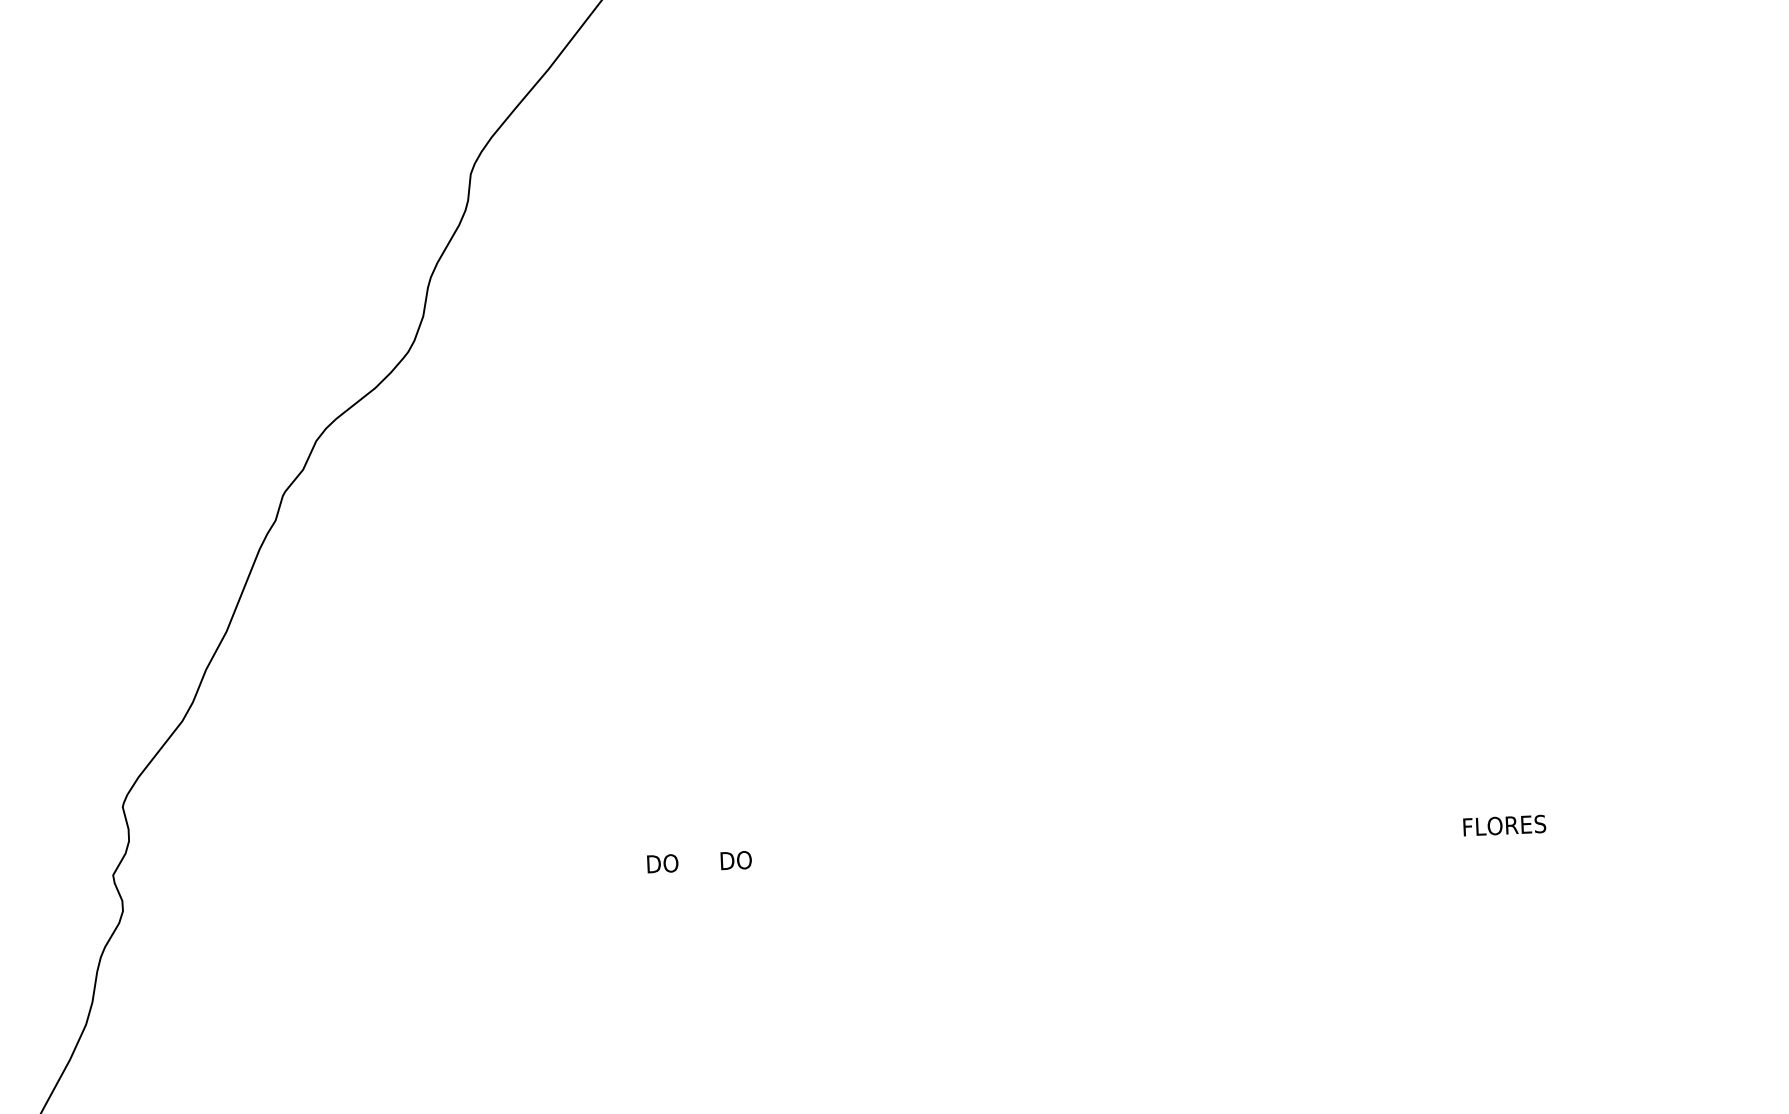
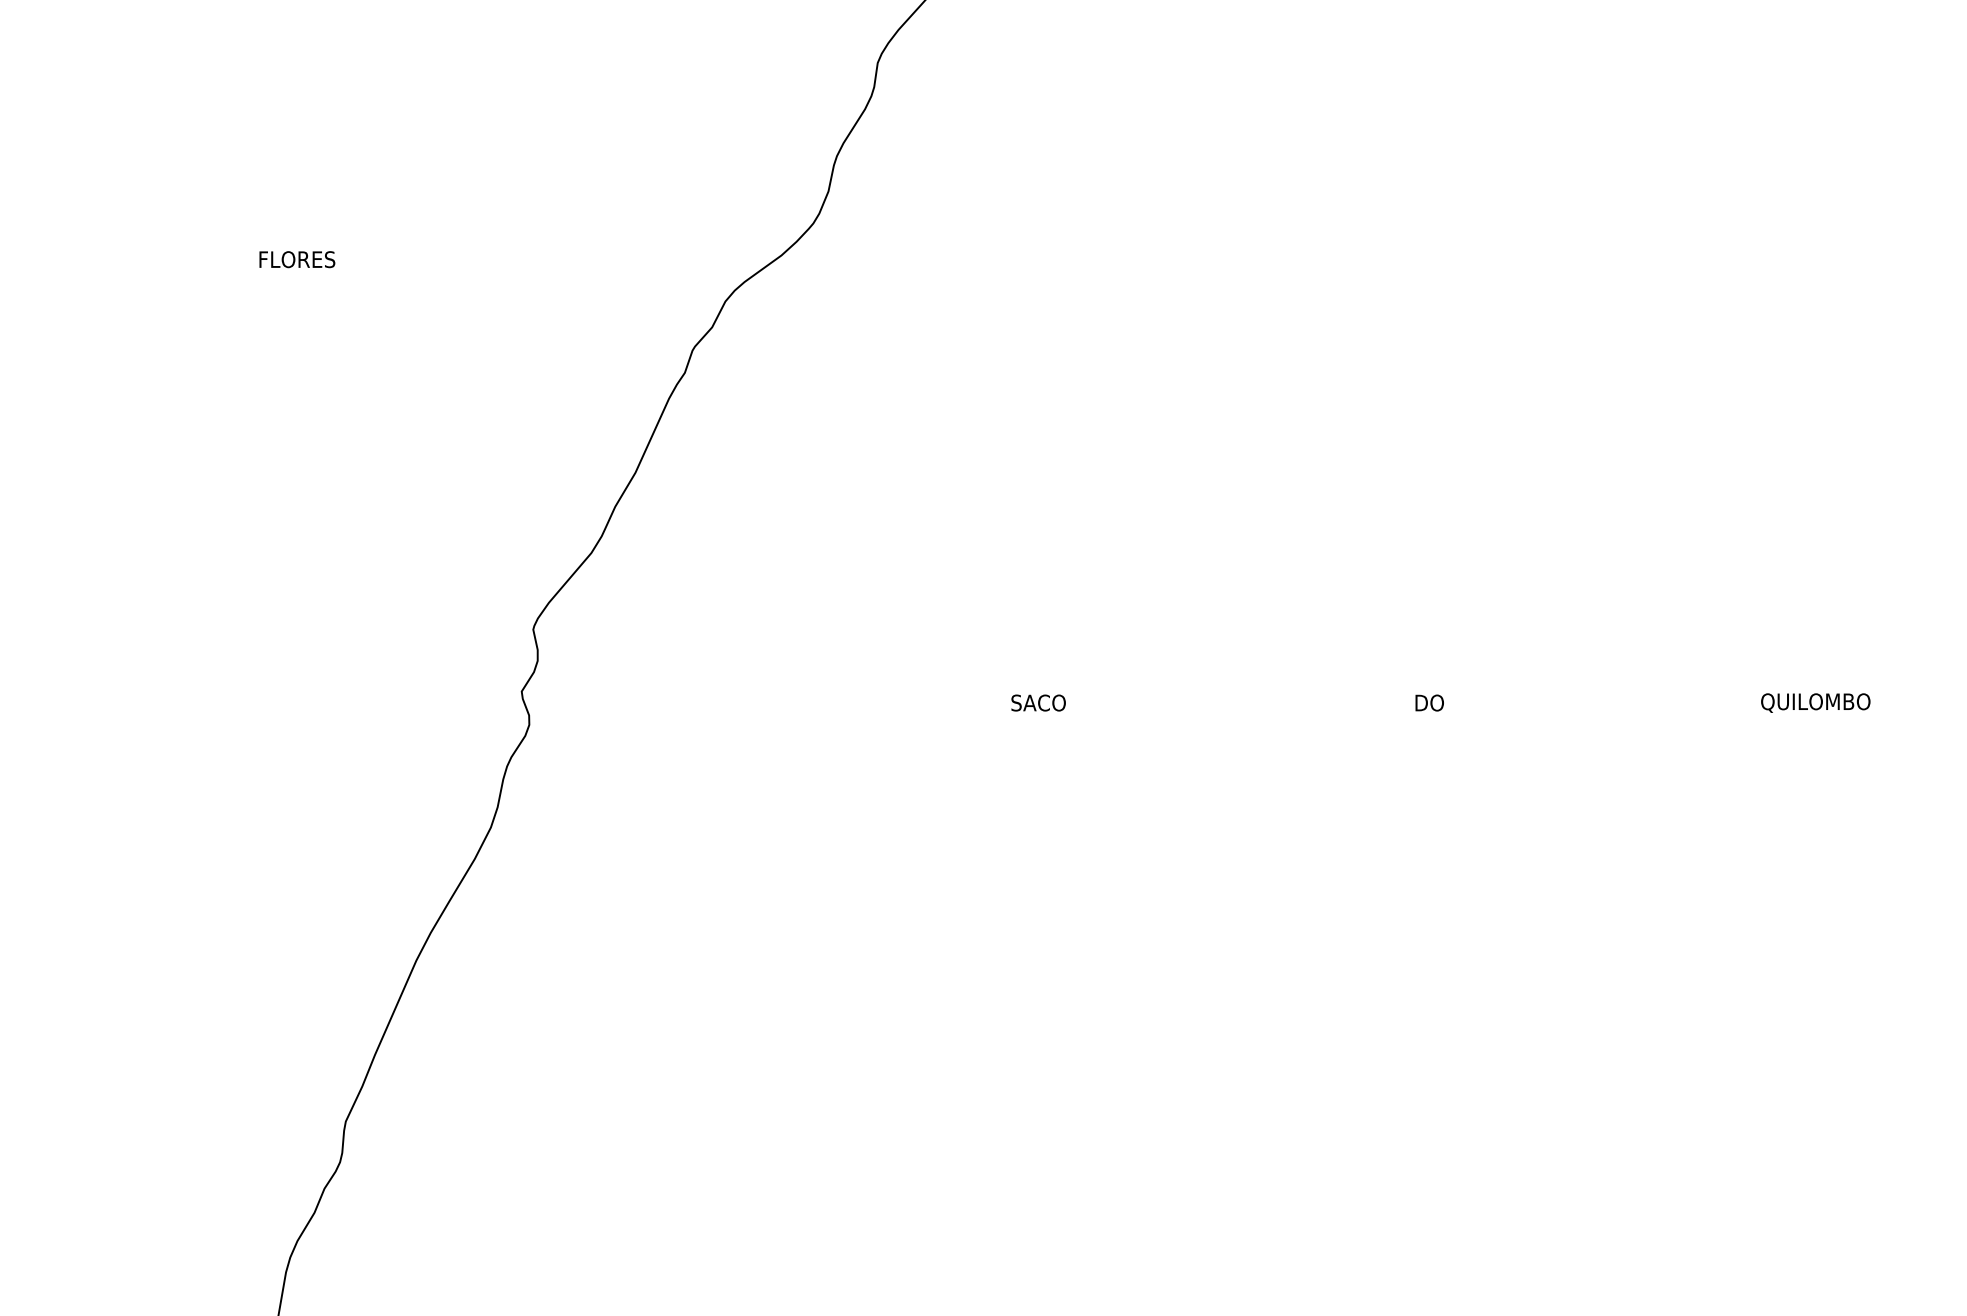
text: (1521, 825) -> (1815, 702), FLORES -> QUILOMBO
text: (736, 859) -> (1429, 702), moved
text: (676, 862) -> (1038, 702), DO -> SACO

